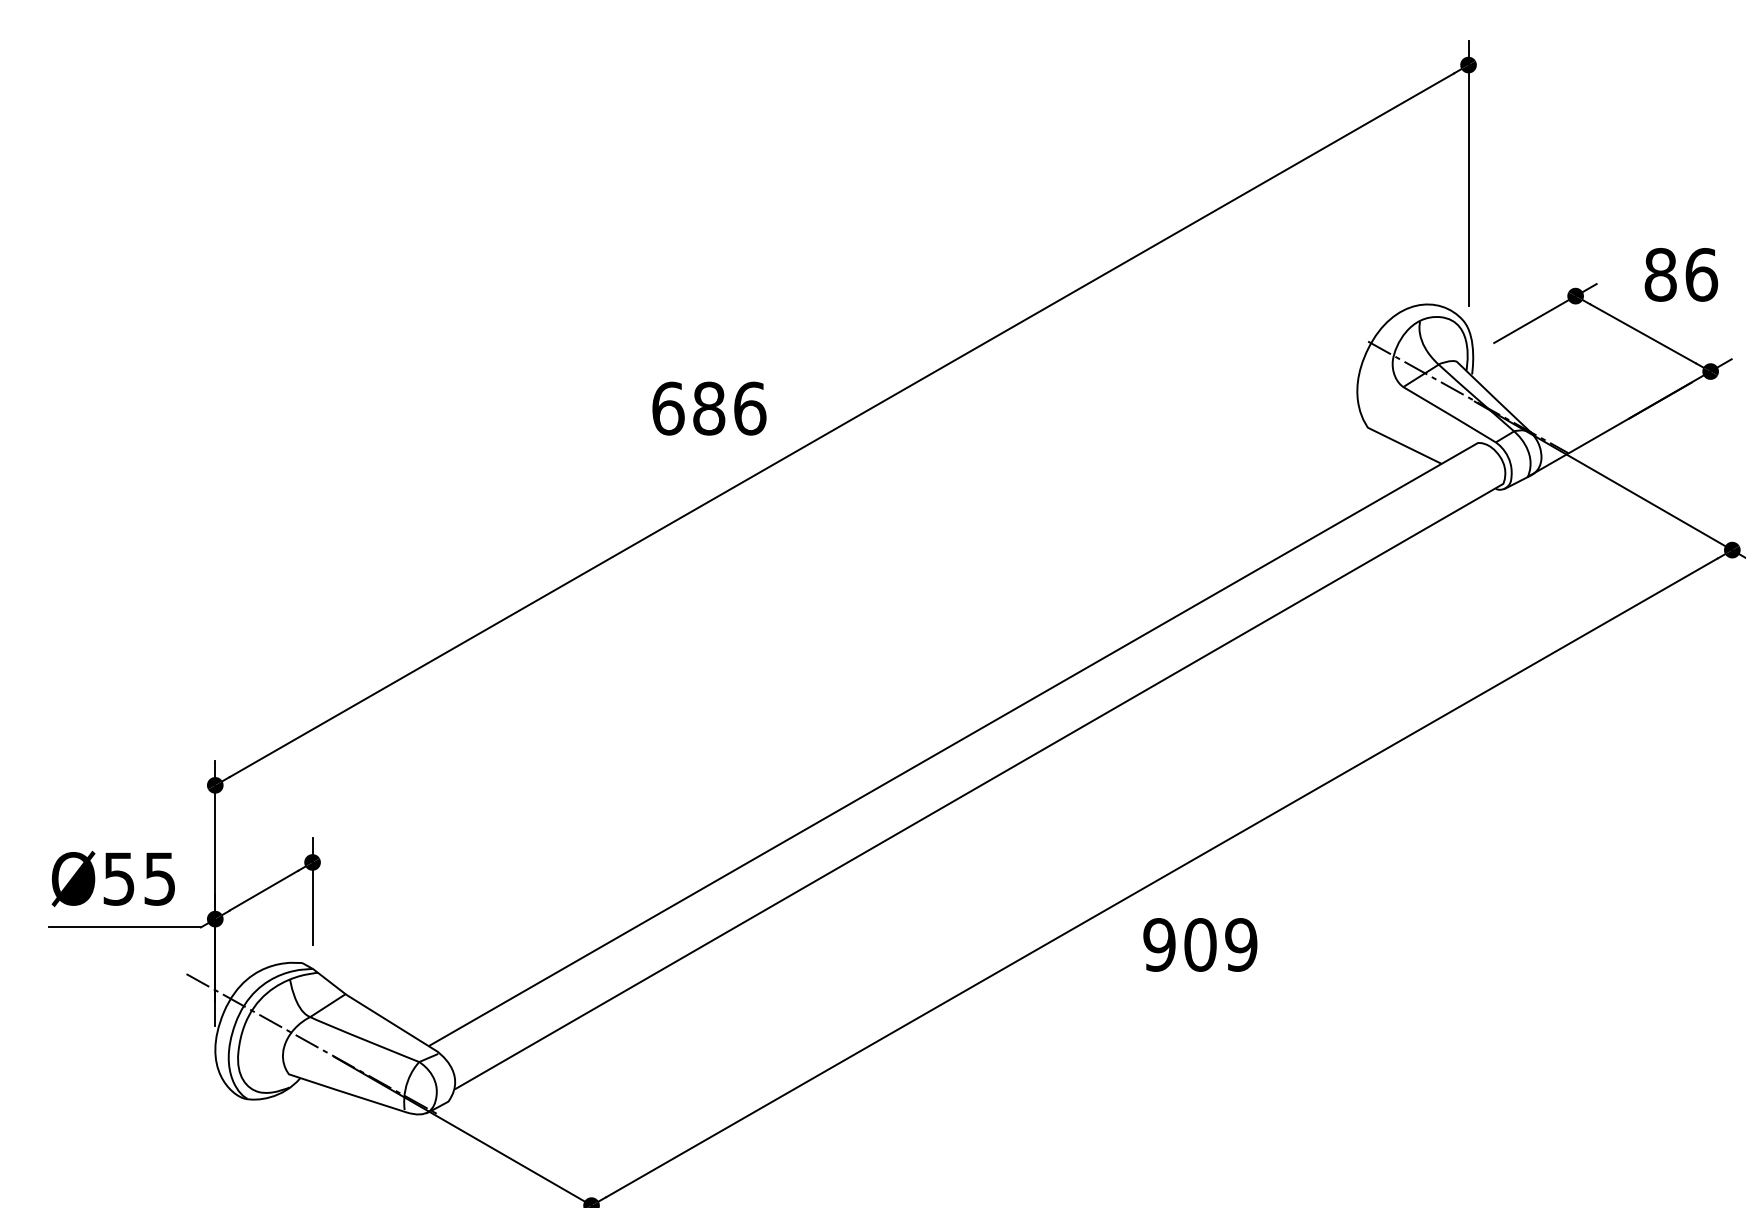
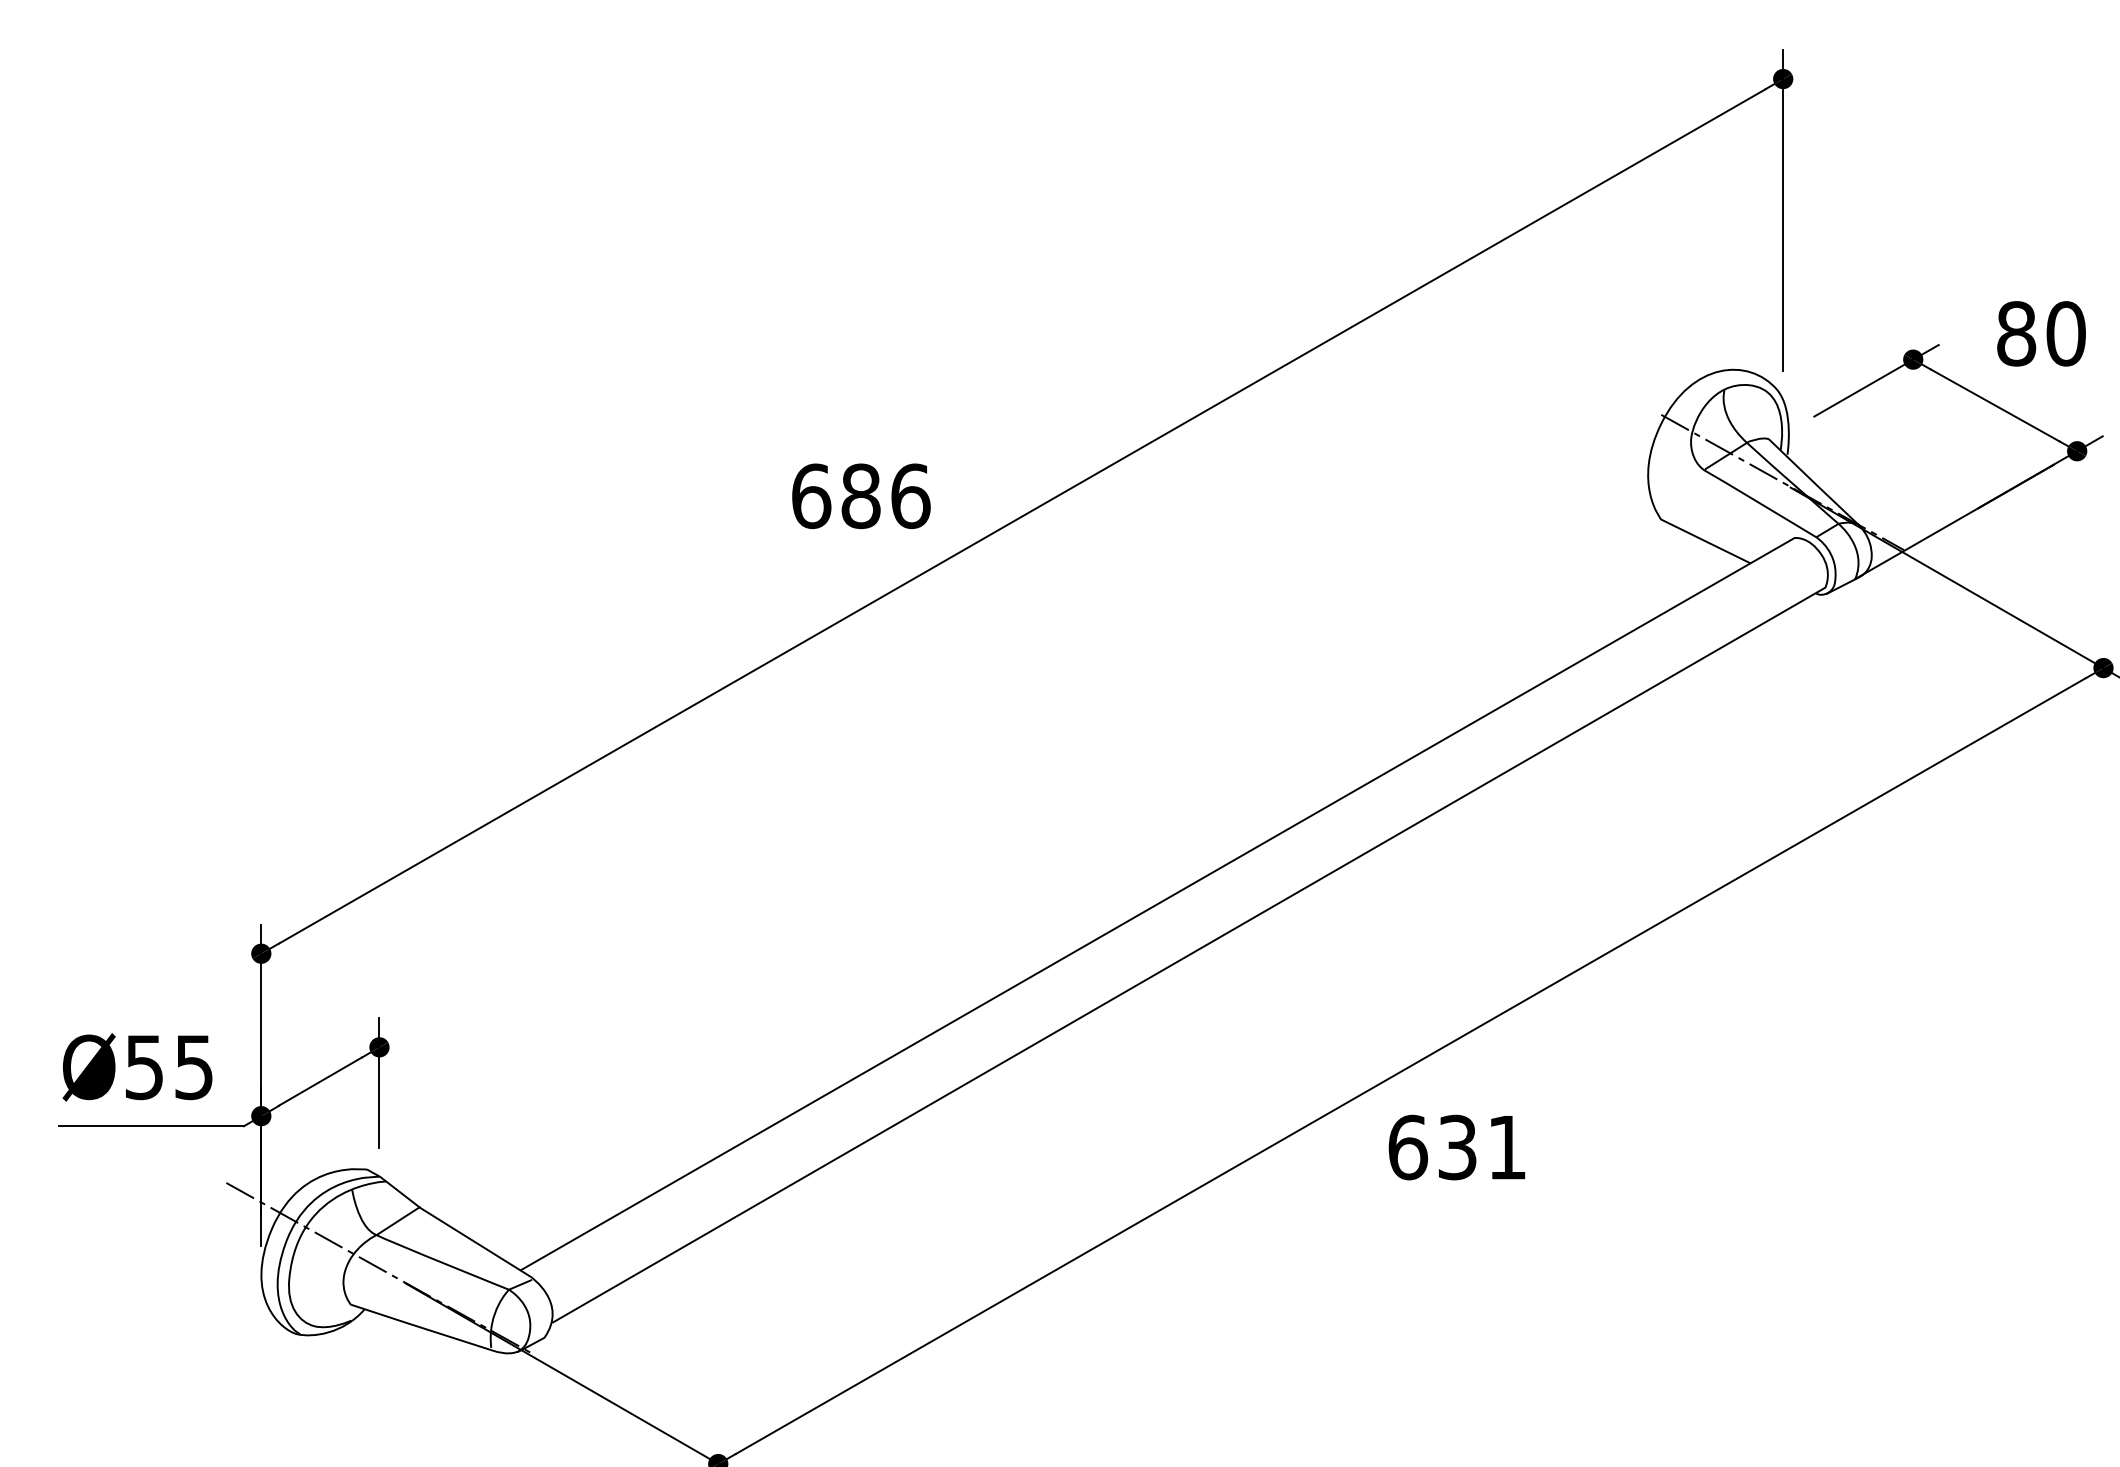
text: (1701, 274) -> (2066, 333), 86 -> 80
text: (1200, 944) -> (1457, 1147), 909 -> 631

